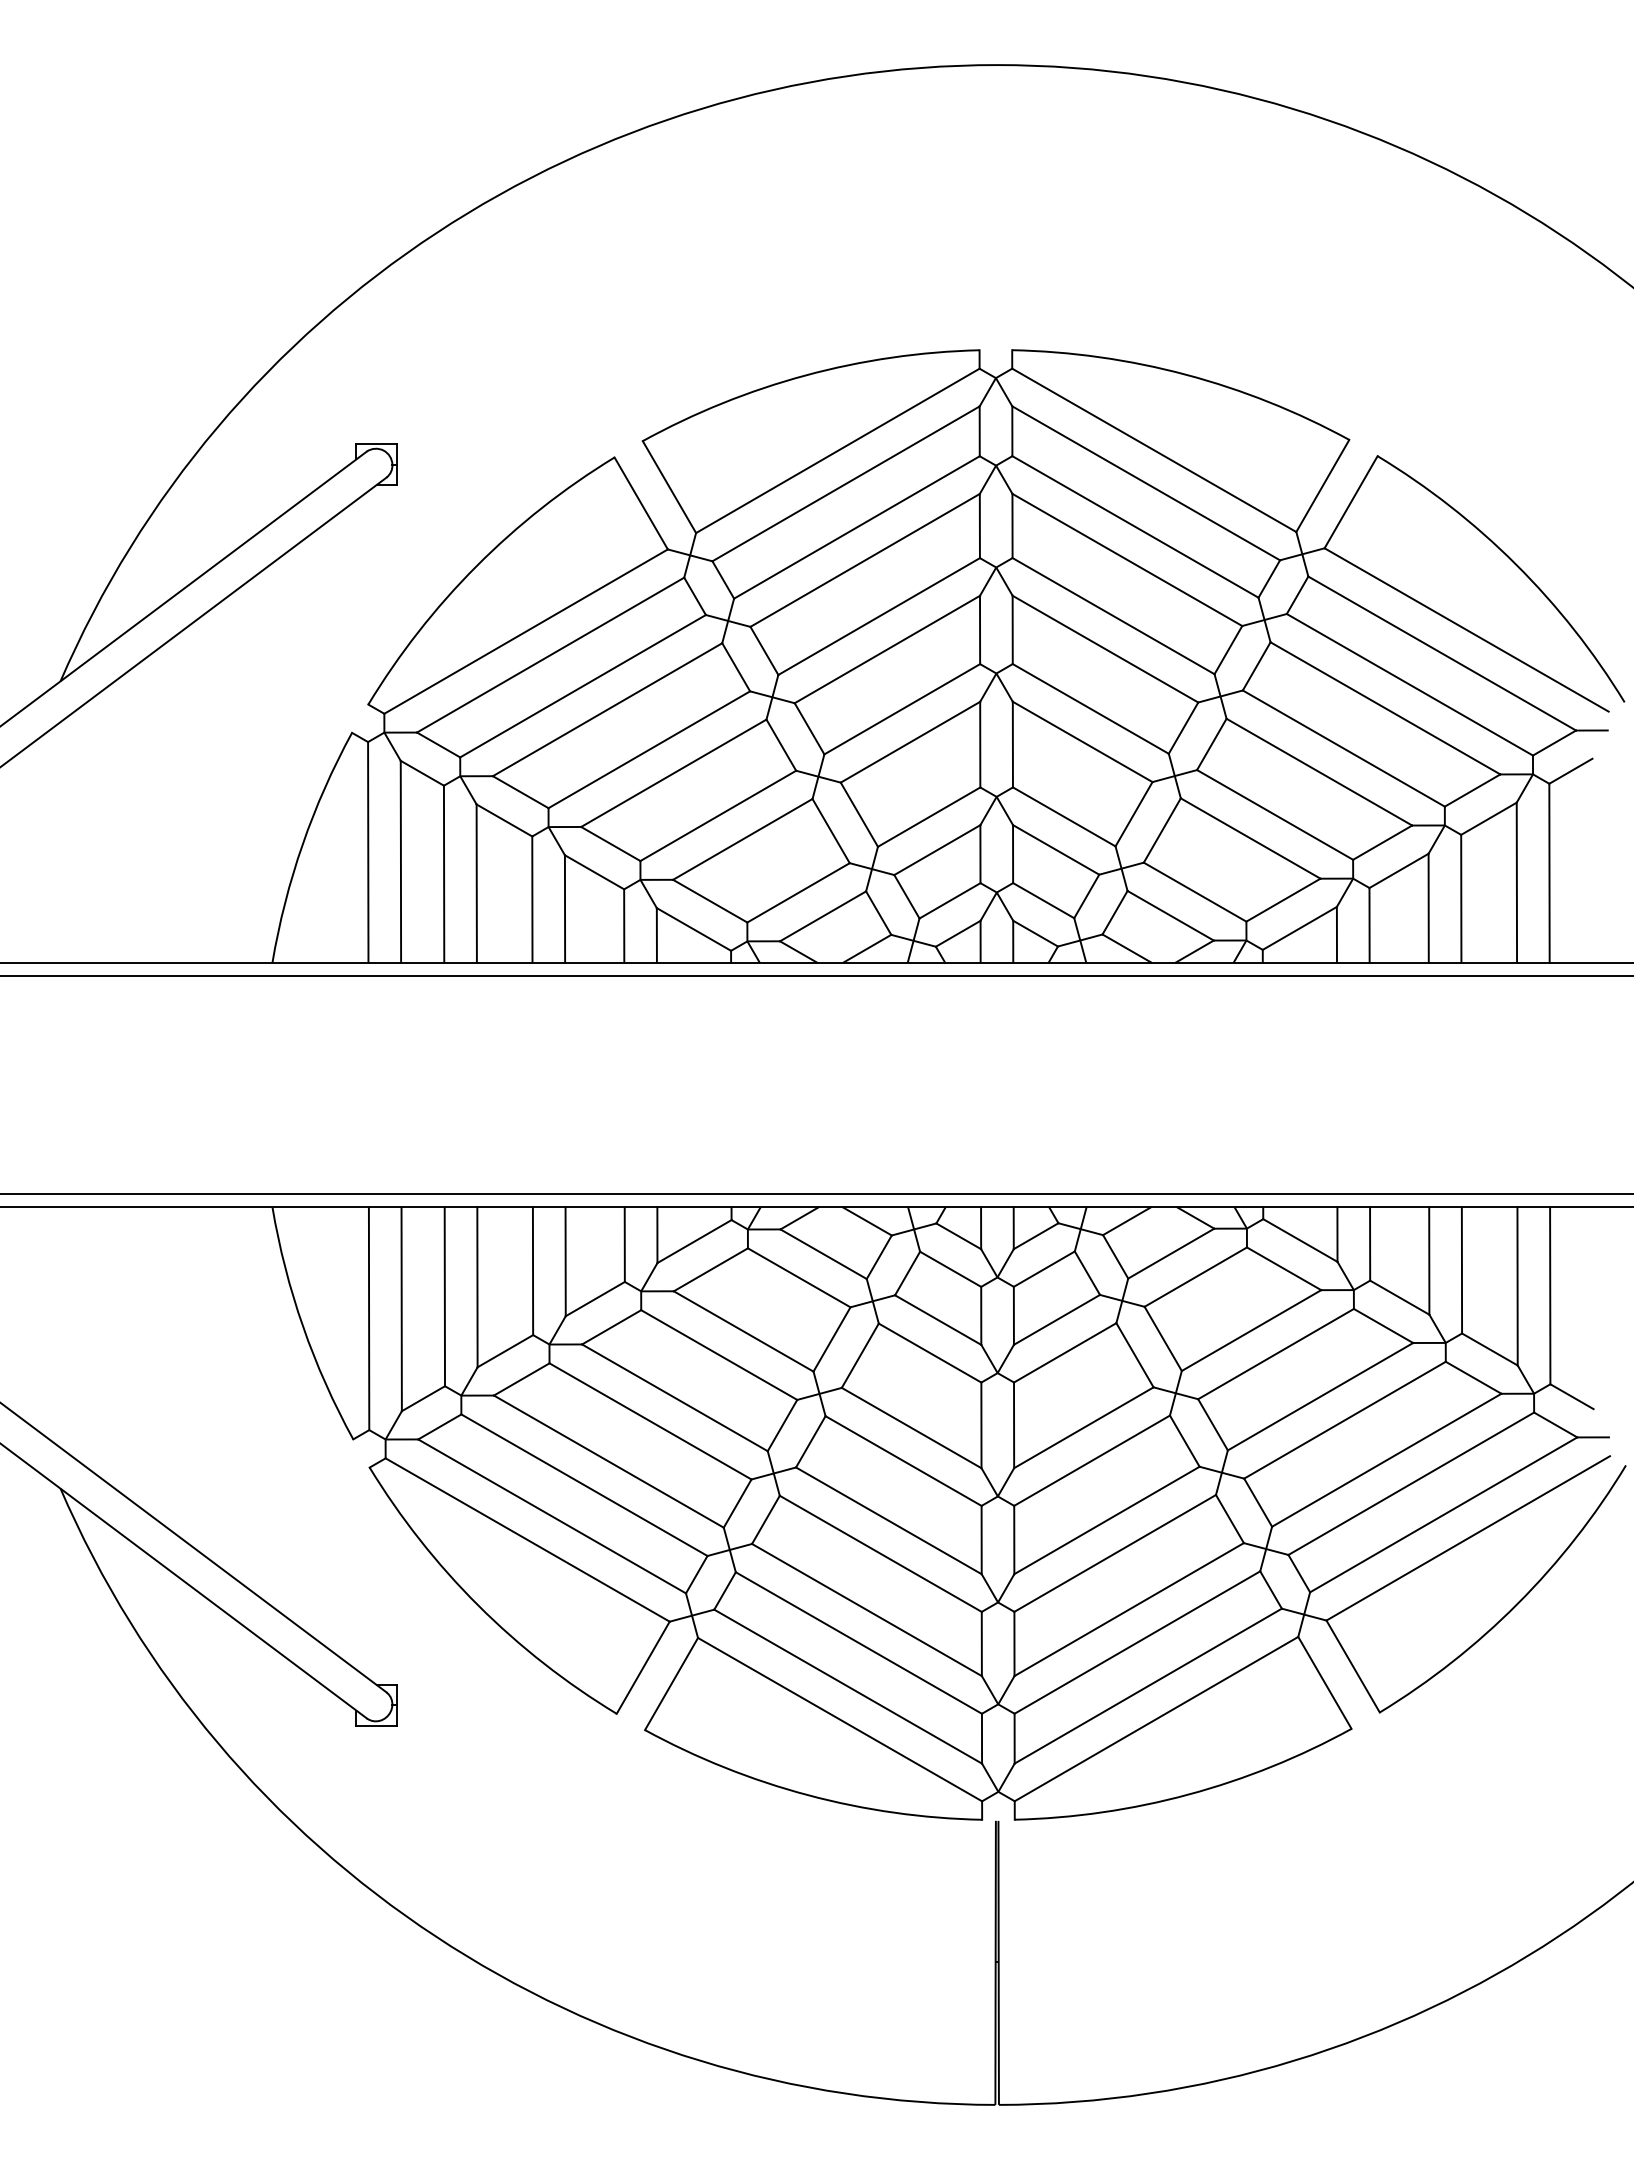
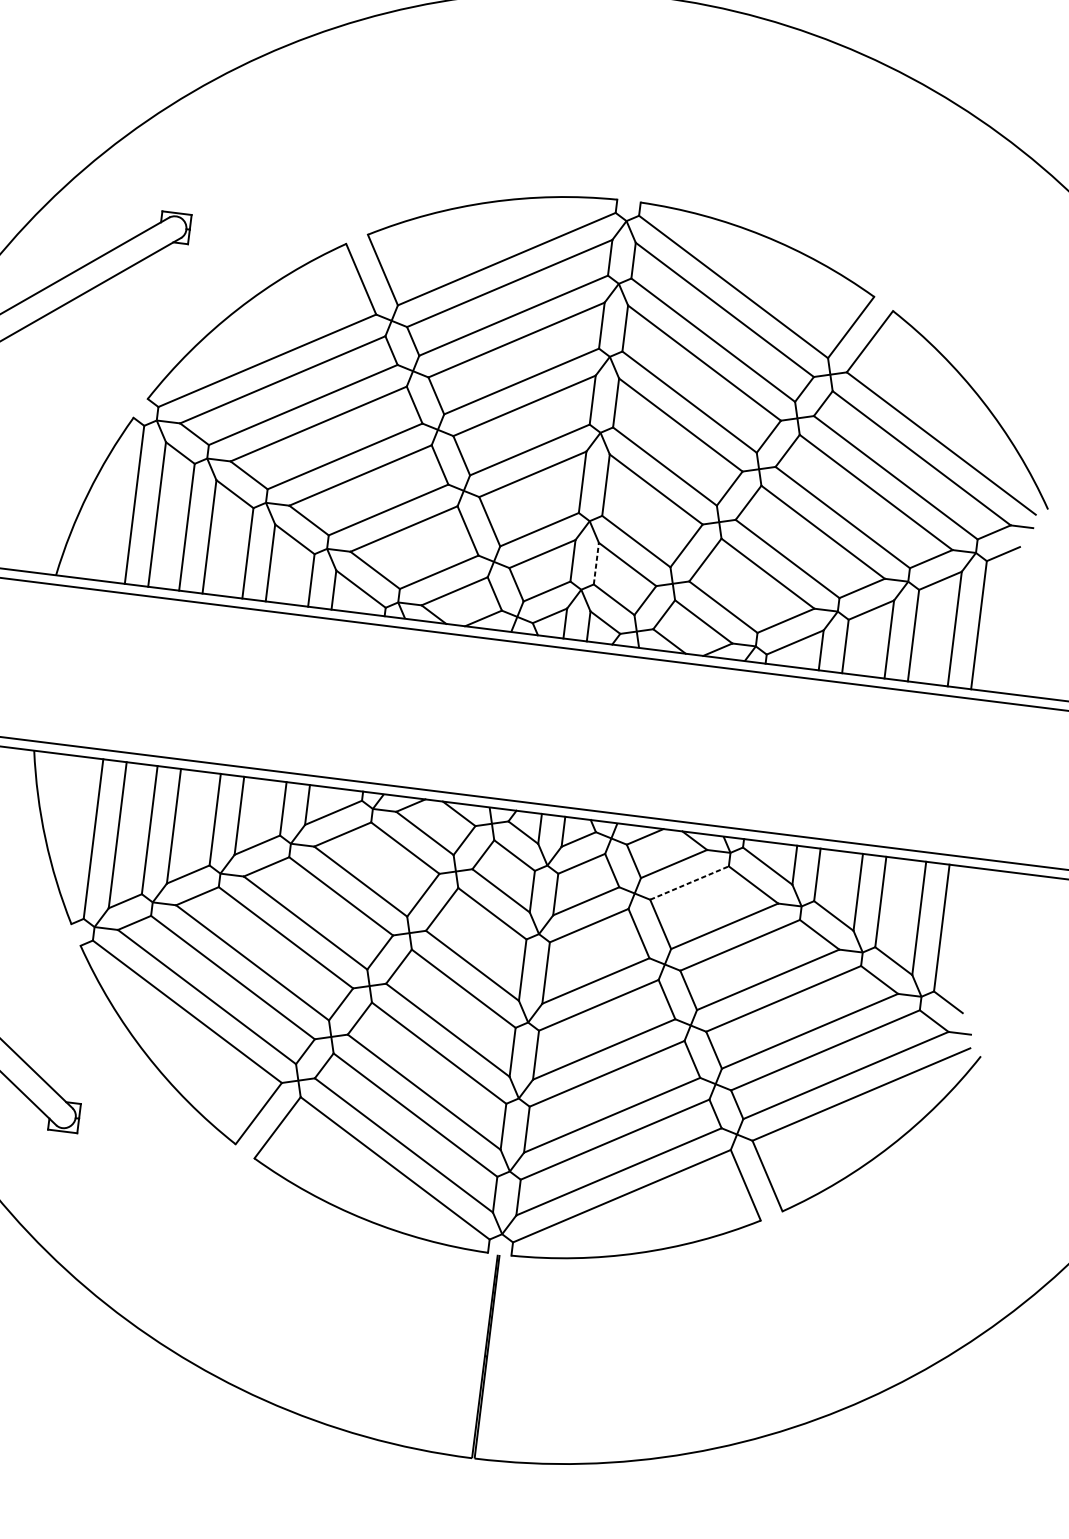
line: (1013, 854) -> (596, 563), solid -> dashed
line: (1196, 1276) -> (690, 882), solid -> dashed

